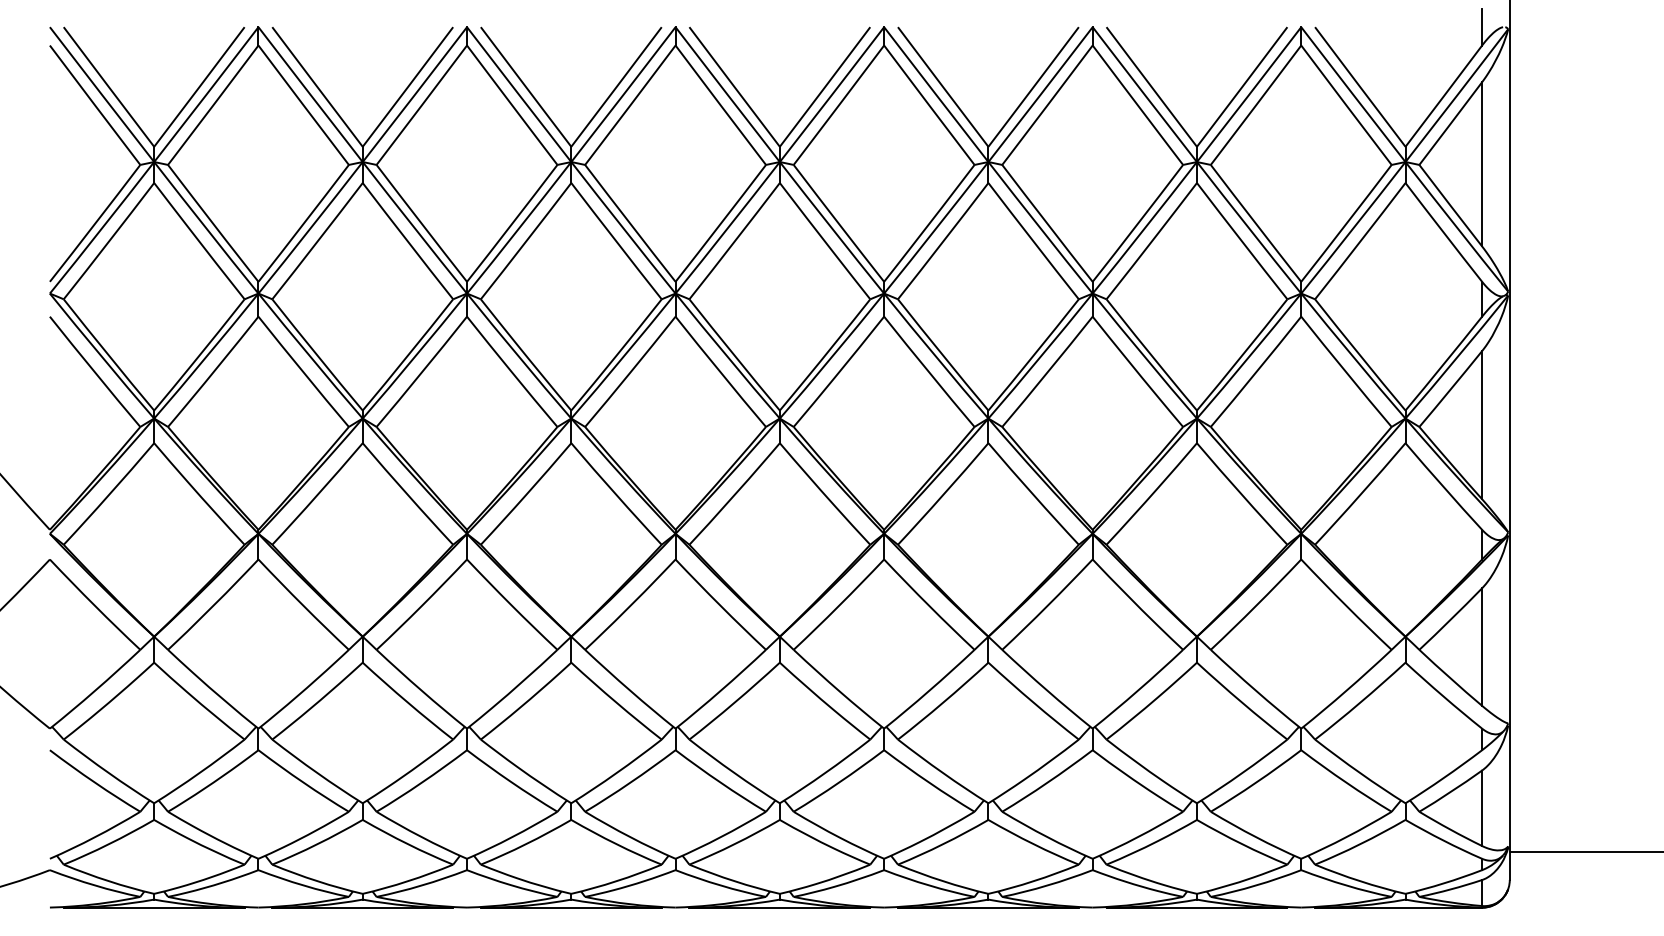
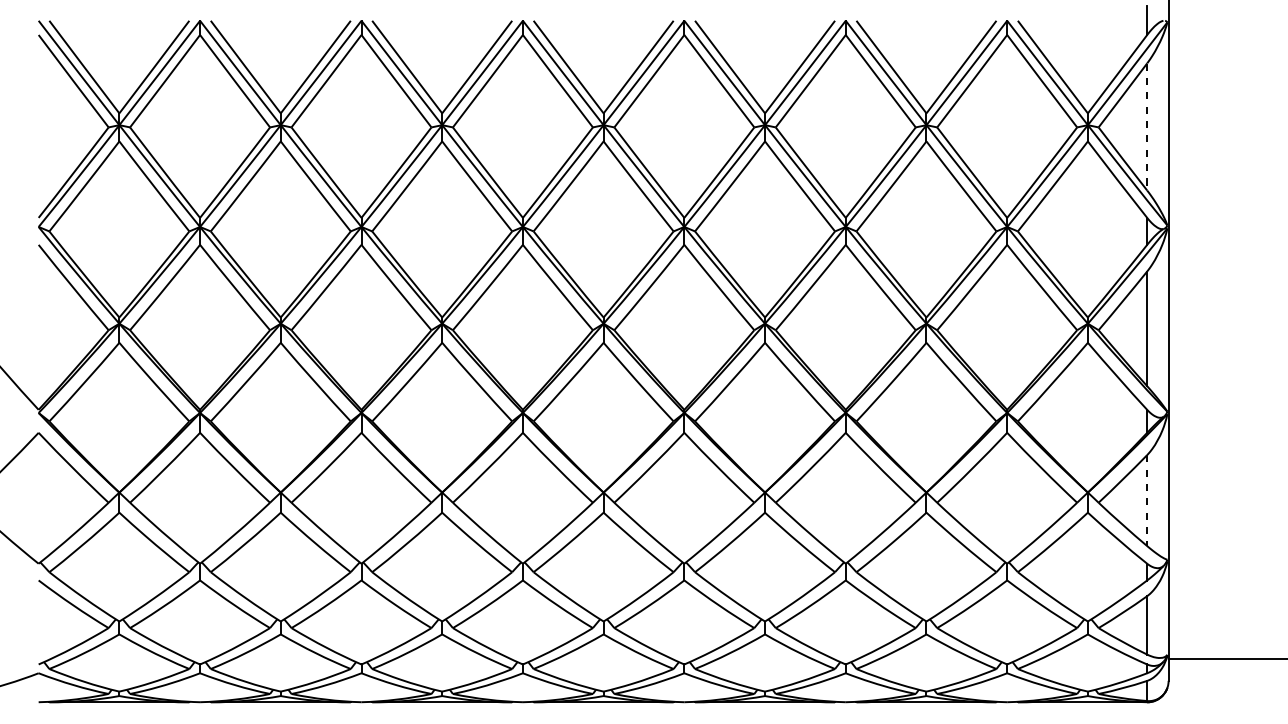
line: (1481, 164) -> (1146, 127), solid -> dashed
line: (1481, 647) -> (1146, 500), solid -> dashed

